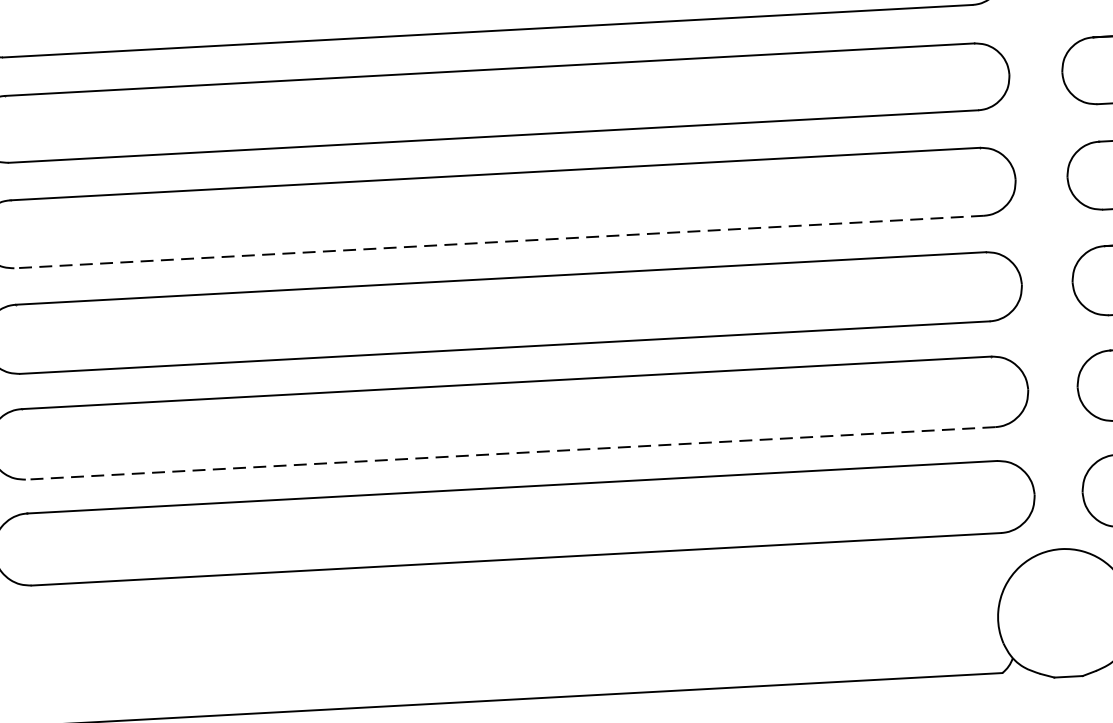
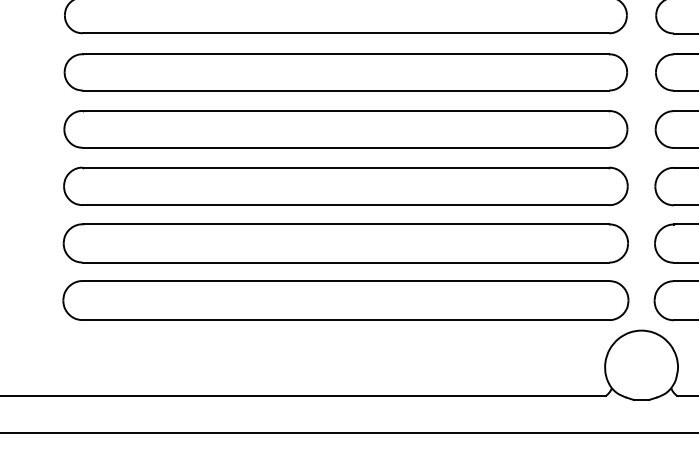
line: (498, 241) -> (345, 147), dashed -> solid
line: (509, 453) -> (345, 262), dashed -> solid

